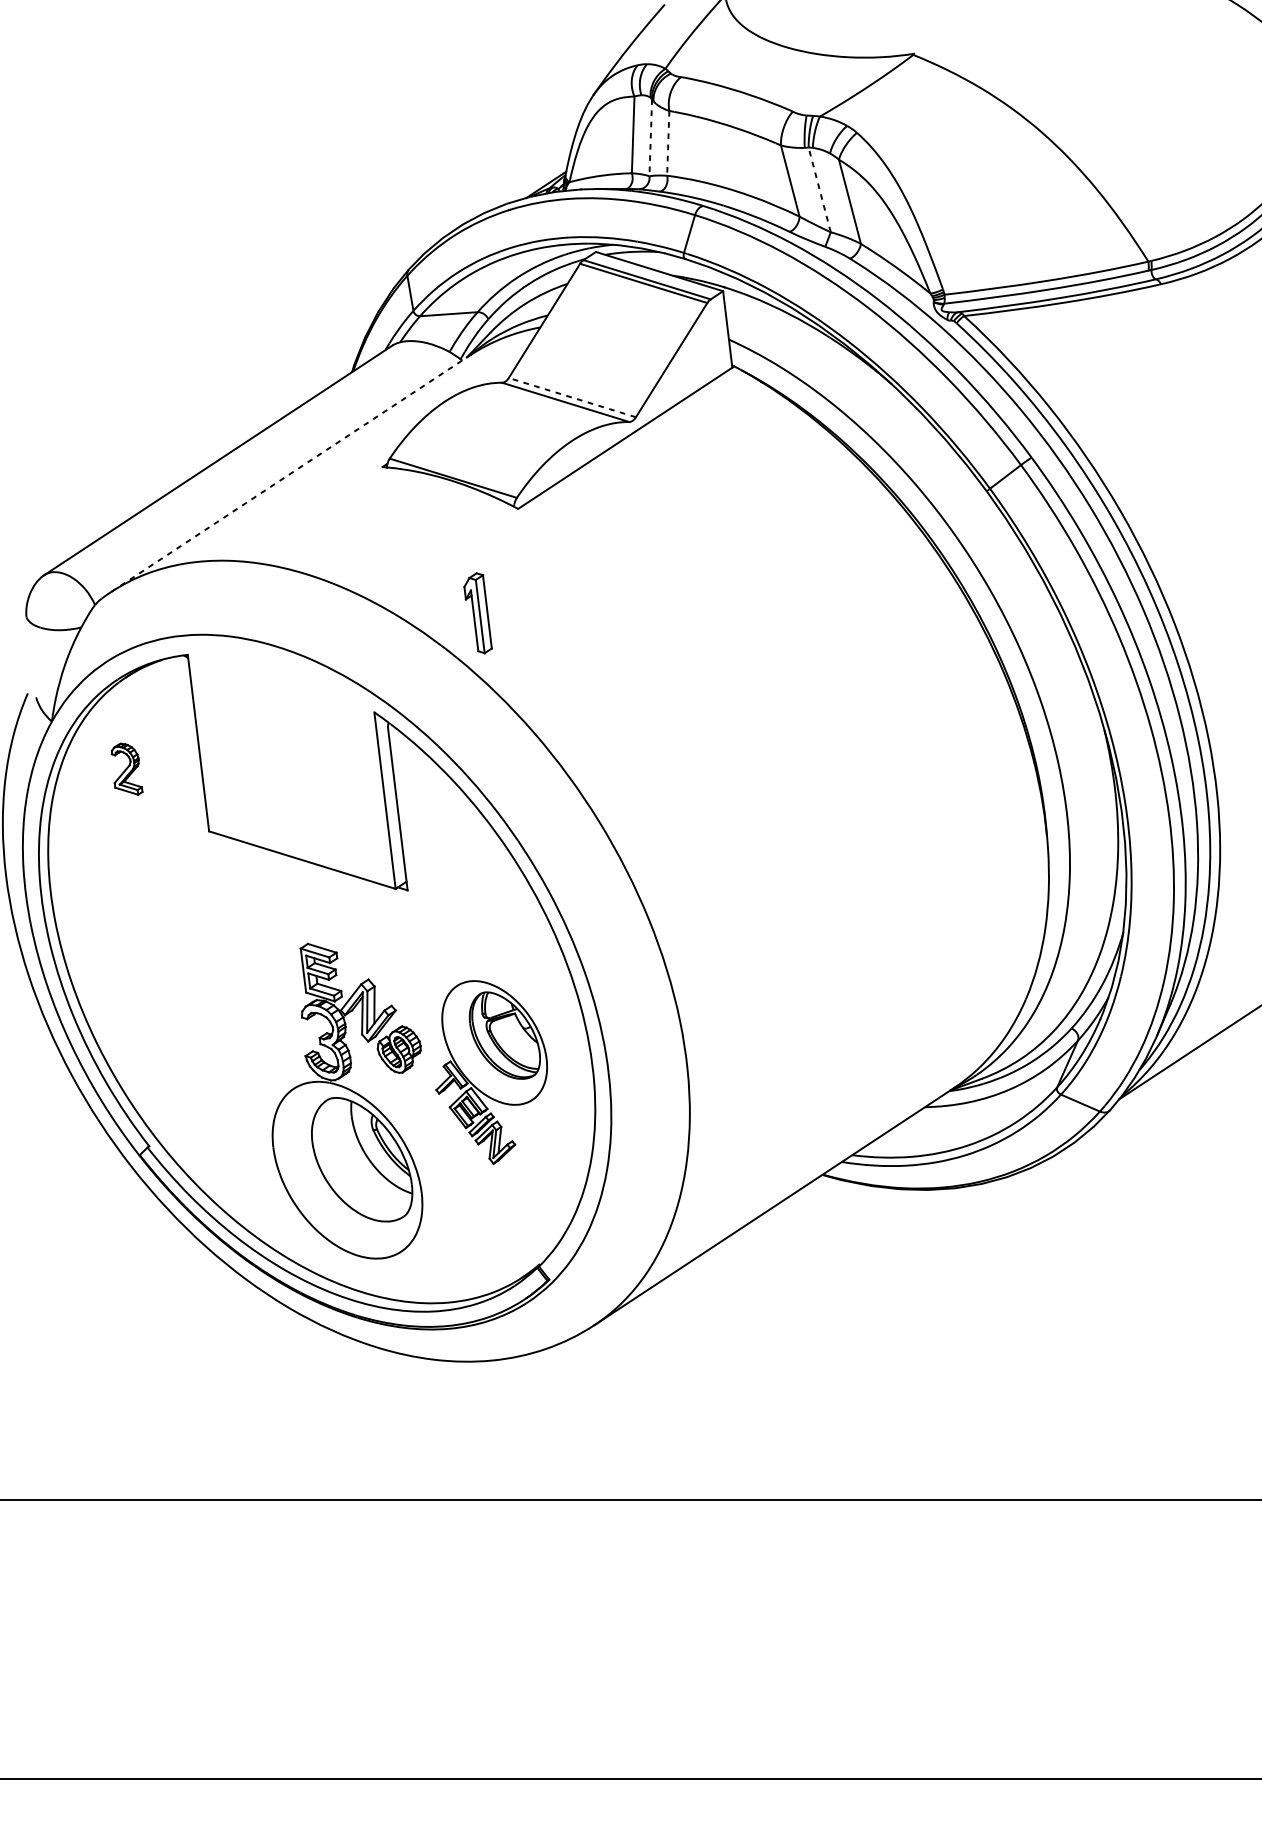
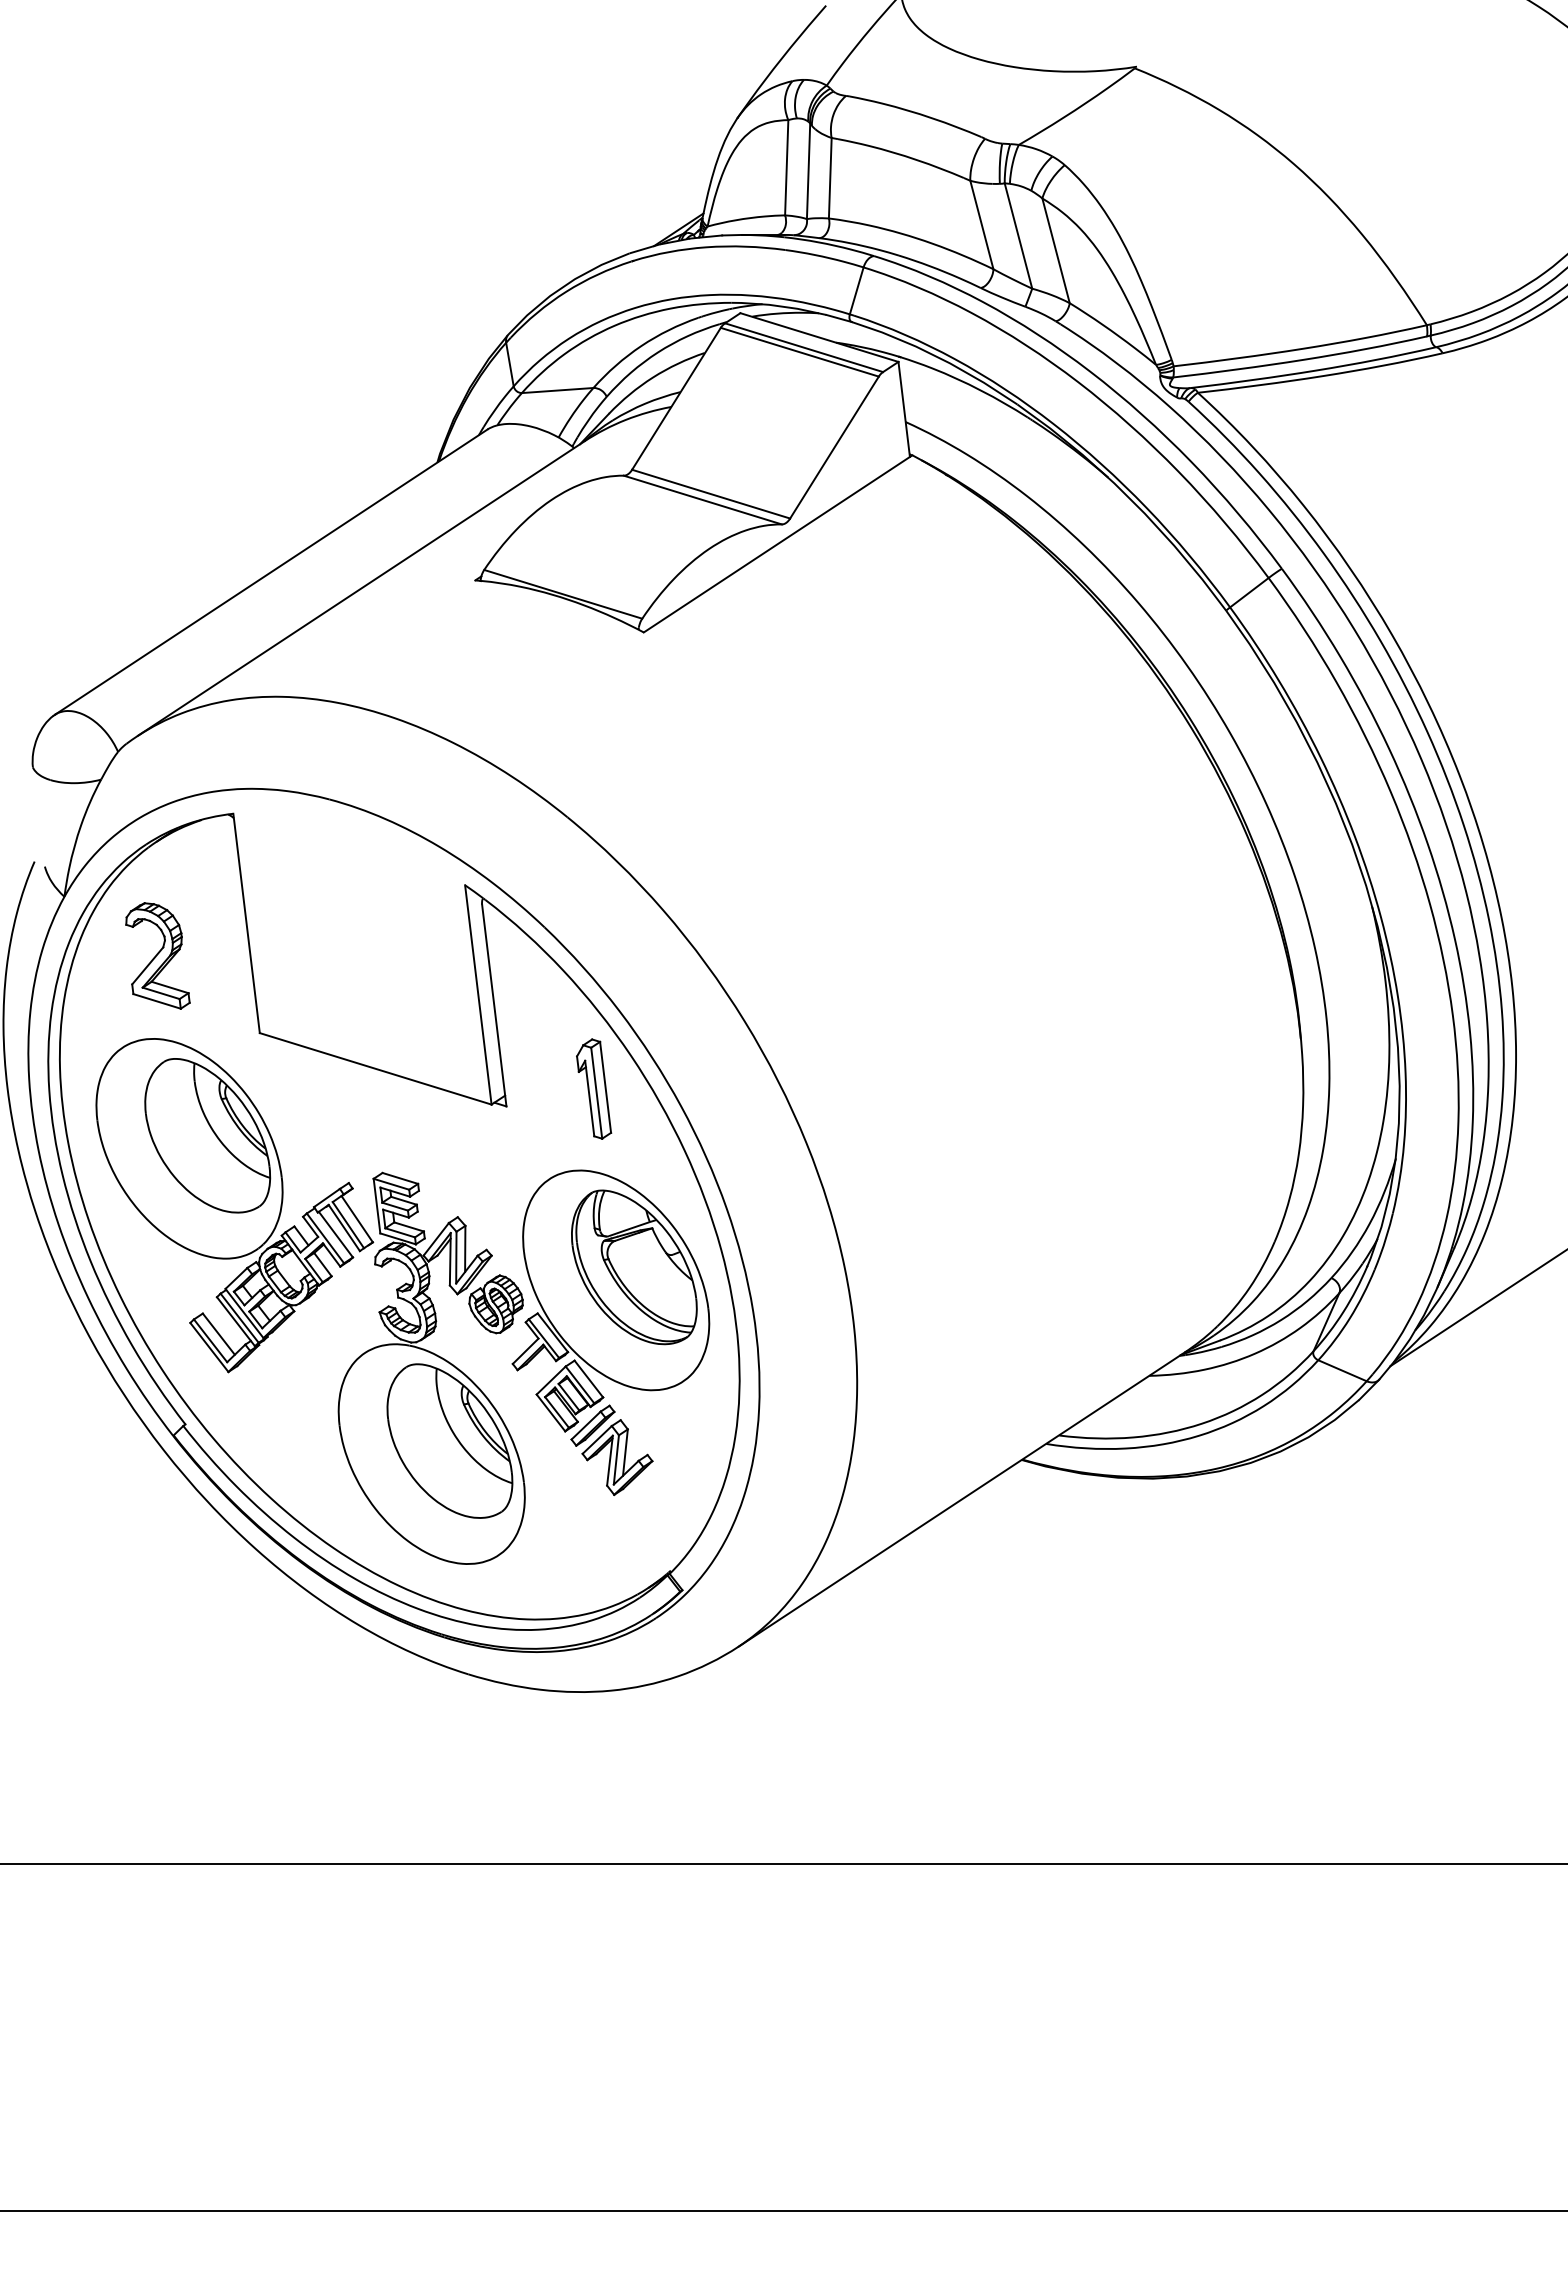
line: (650, 137) -> (808, 171), dashed -> solid
line: (668, 143) -> (830, 178), dashed -> solid
line: (819, 189) -> (1018, 235), dashed -> solid
line: (572, 397) -> (711, 494), dashed -> solid
line: (290, 473) -> (361, 588), dashed -> solid
part: (478, 612) -> (594, 1088), moved
part: (126, 768) -> (157, 955), size x1.67
part: (188, 970) -> (234, 1205), added
part: (491, 1072) -> (610, 1332), size x1.43

